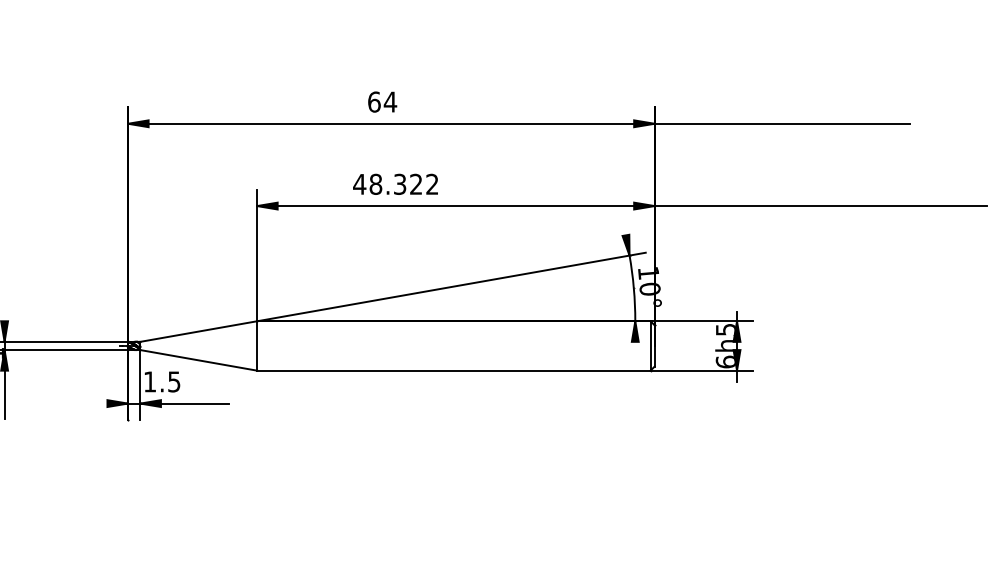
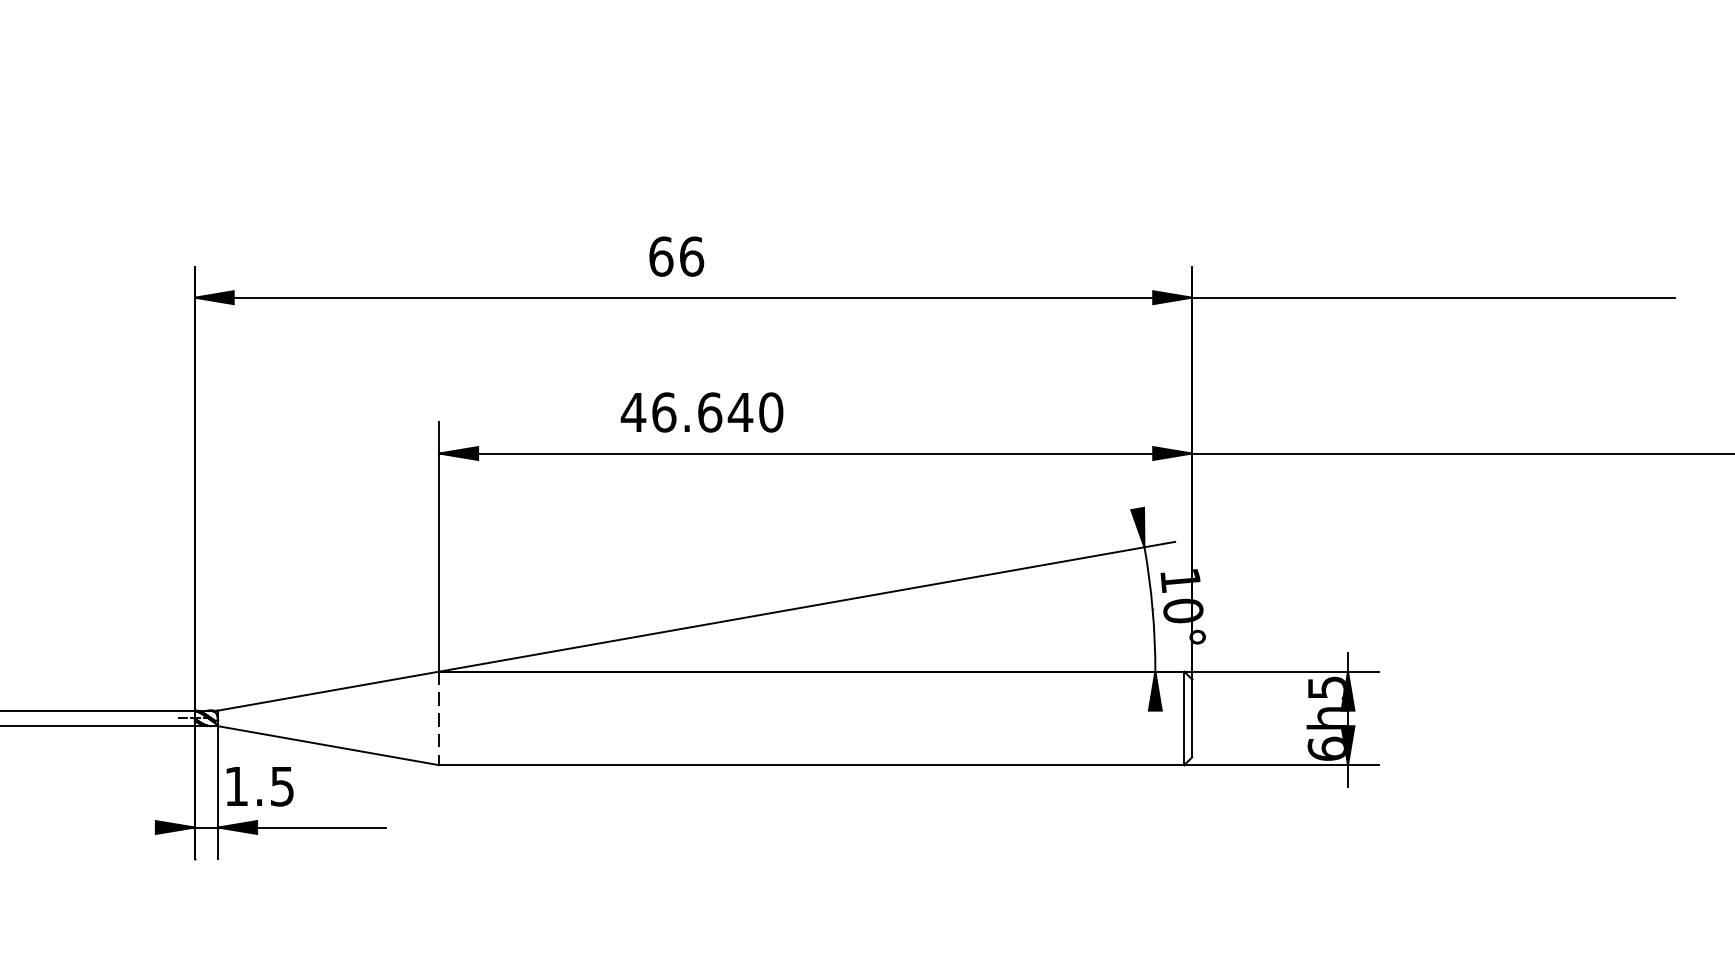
text: (390, 101) -> (691, 255), 64 -> 66
text: (403, 183) -> (716, 410), 48.322 -> 46.640
line: (257, 345) -> (439, 717), solid -> dashed

